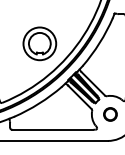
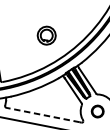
part: (39, 43) -> (46, 35), size x0.6
line: (52, 129) -> (42, 114), solid -> dashed

